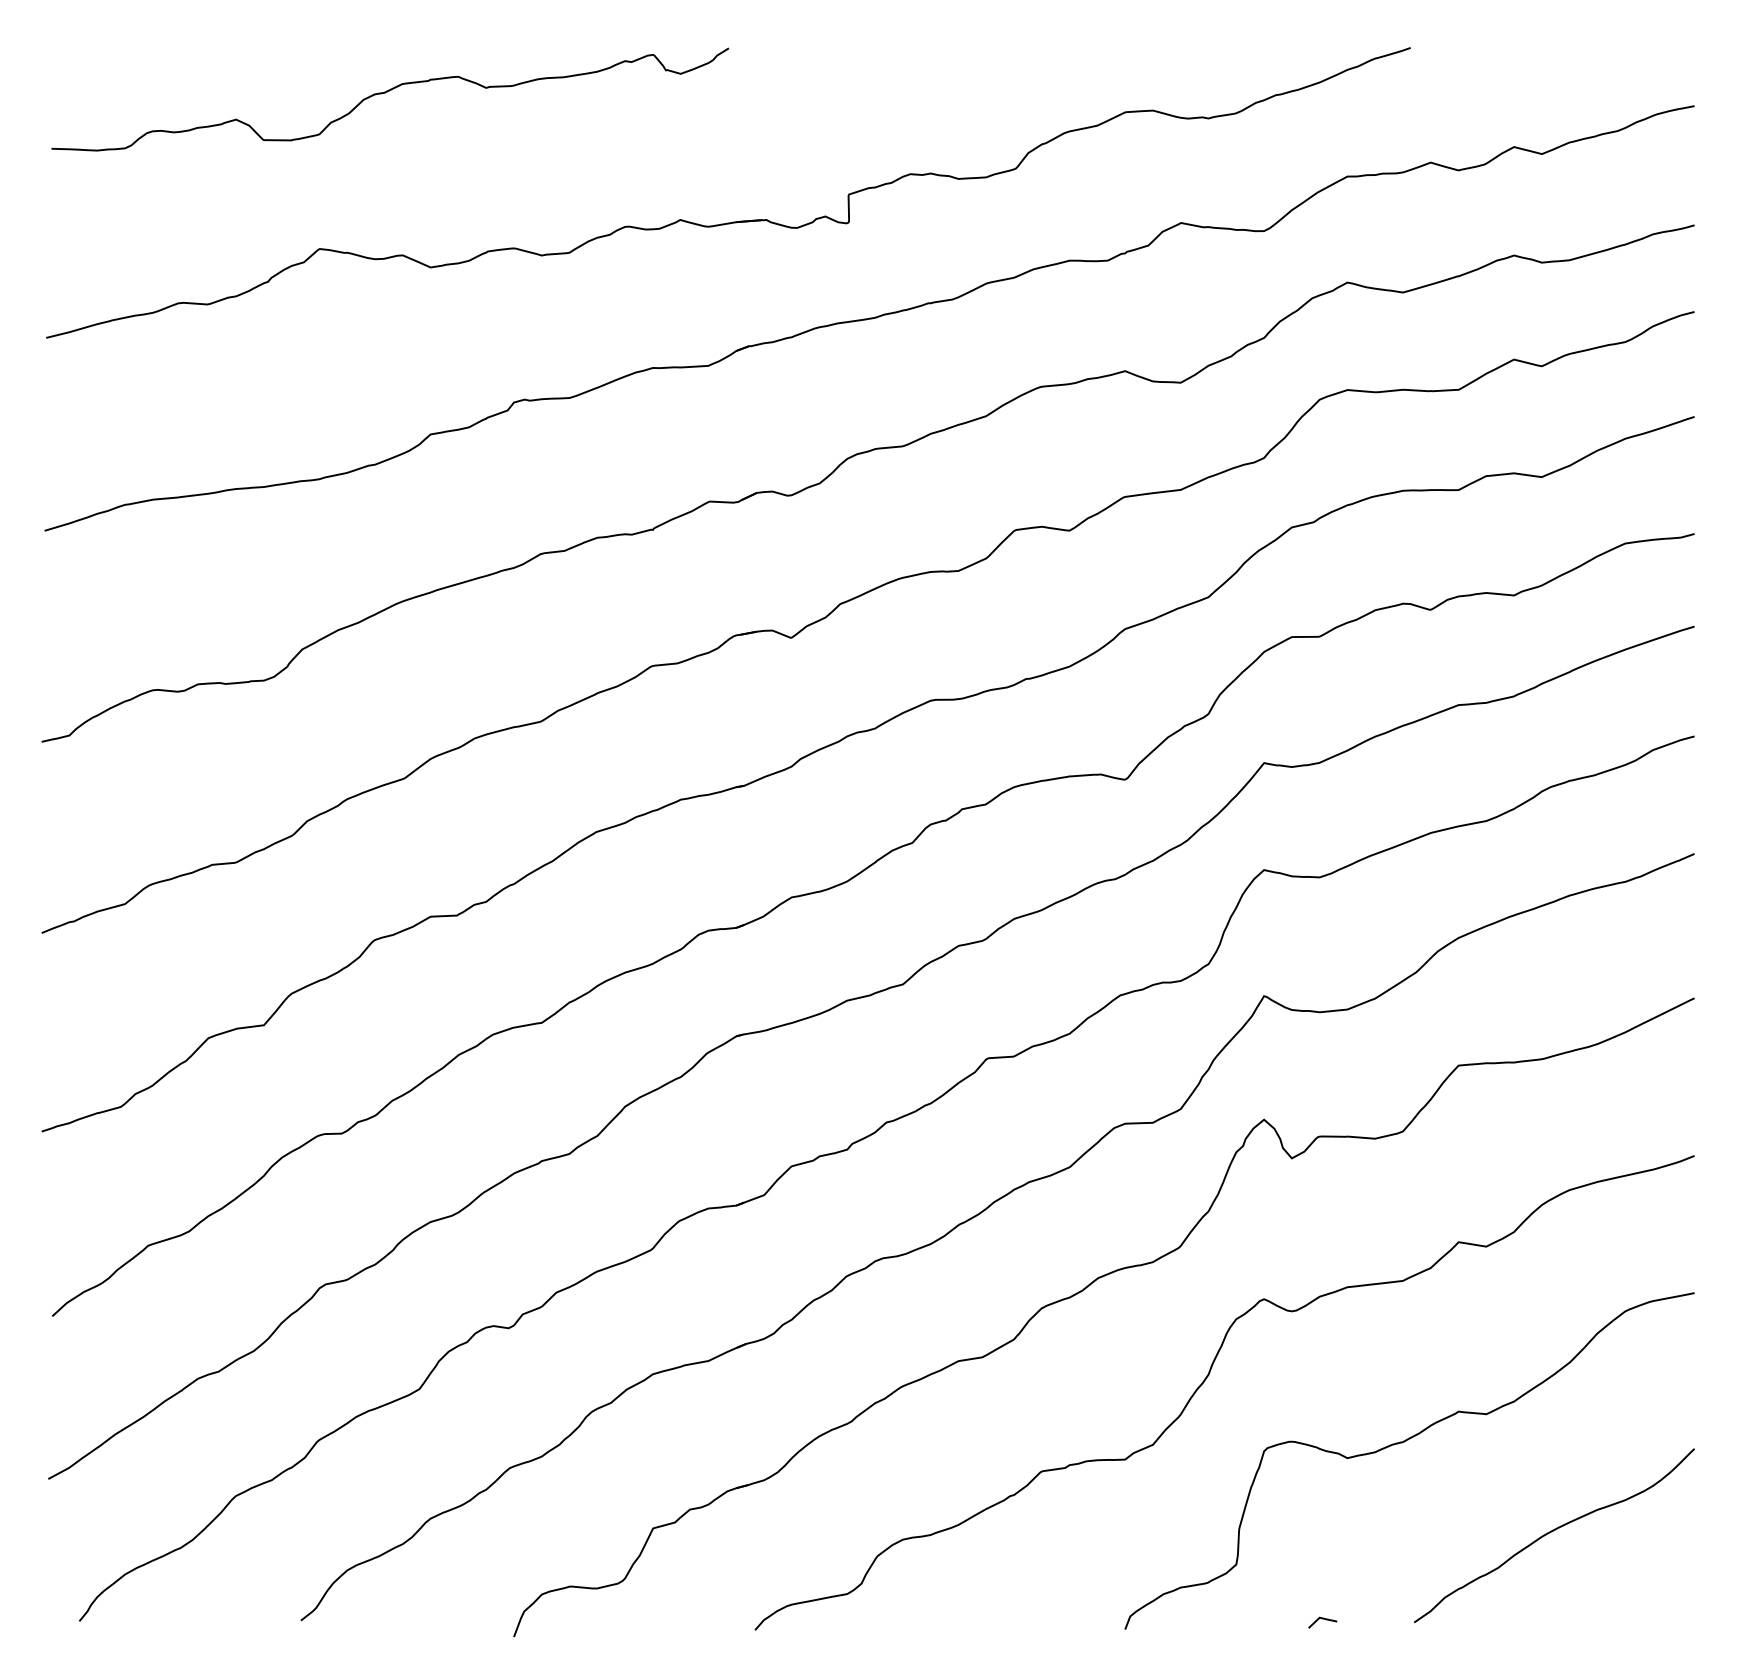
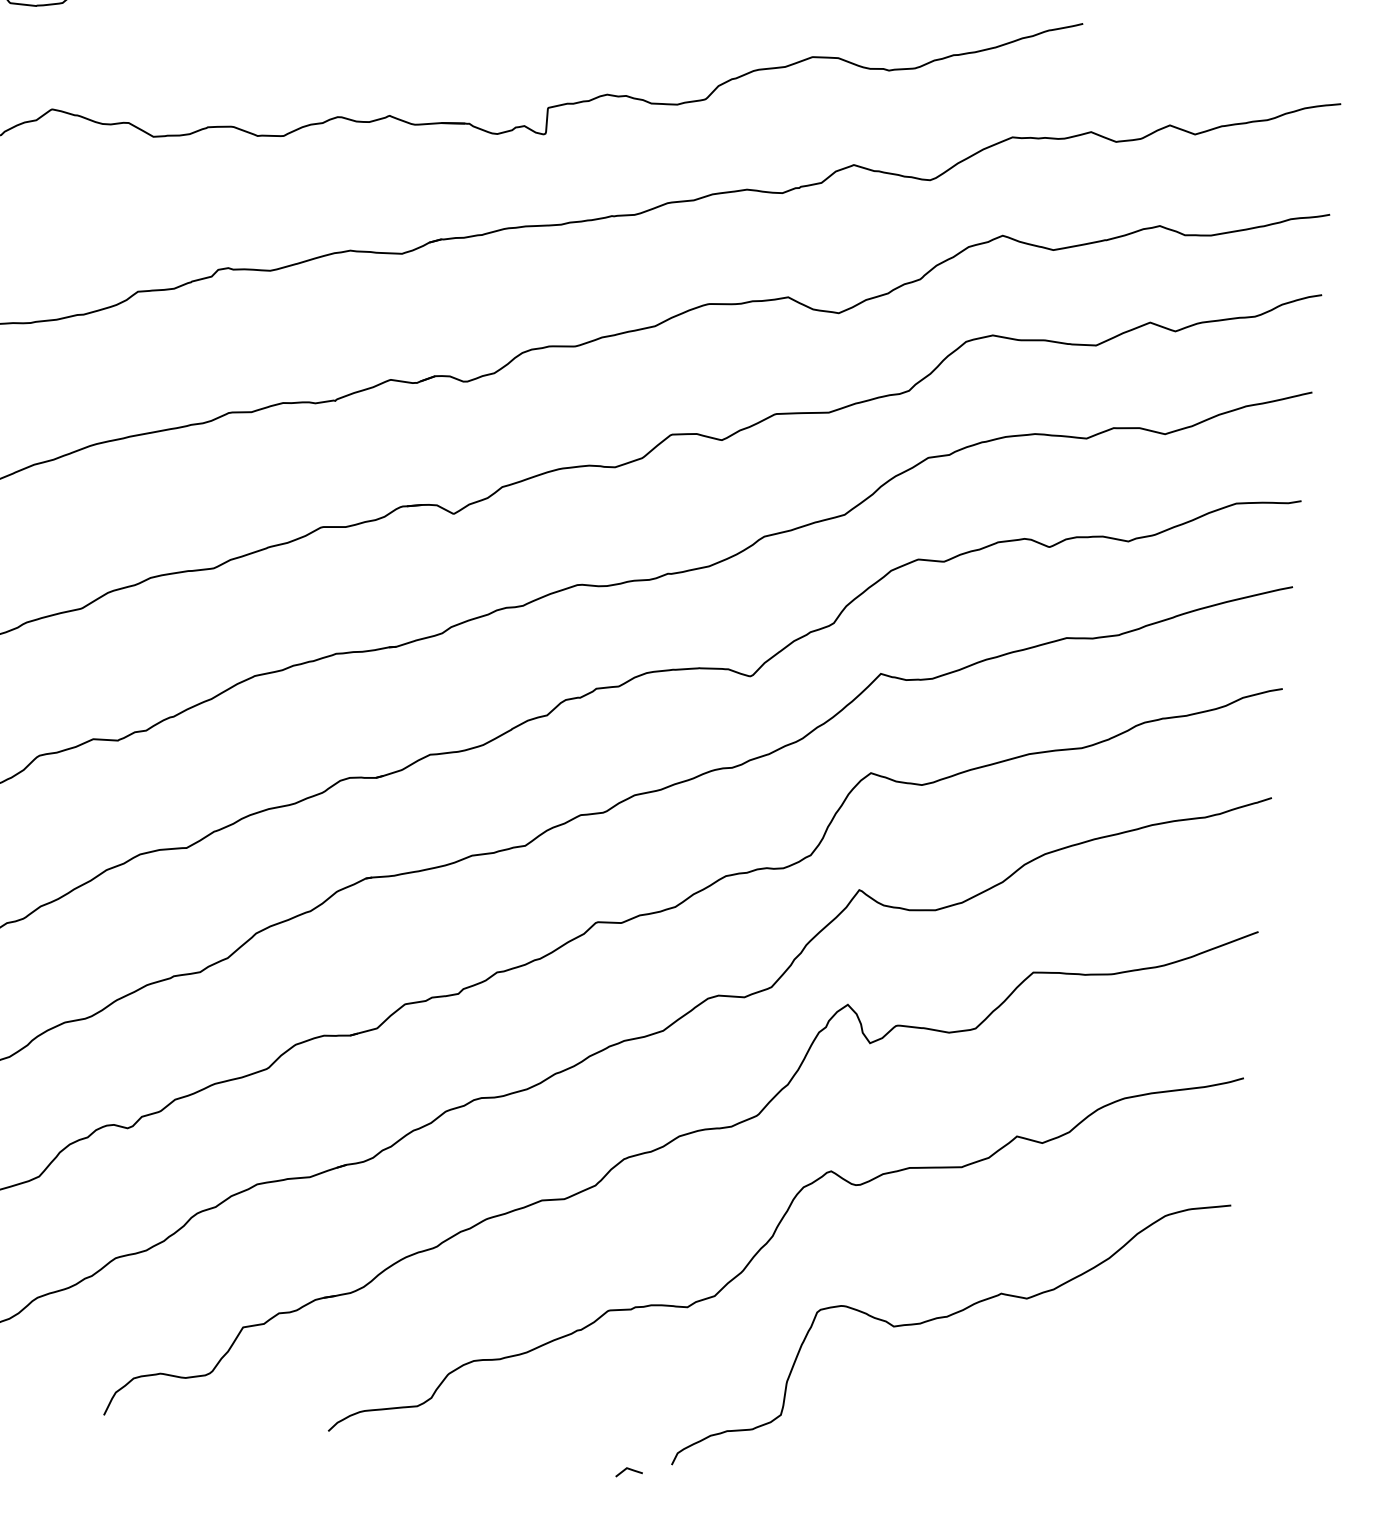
curve: (1553, 1531) -> (1078, 1413), removed
line: (1322, 1619) -> (629, 1470), moved

